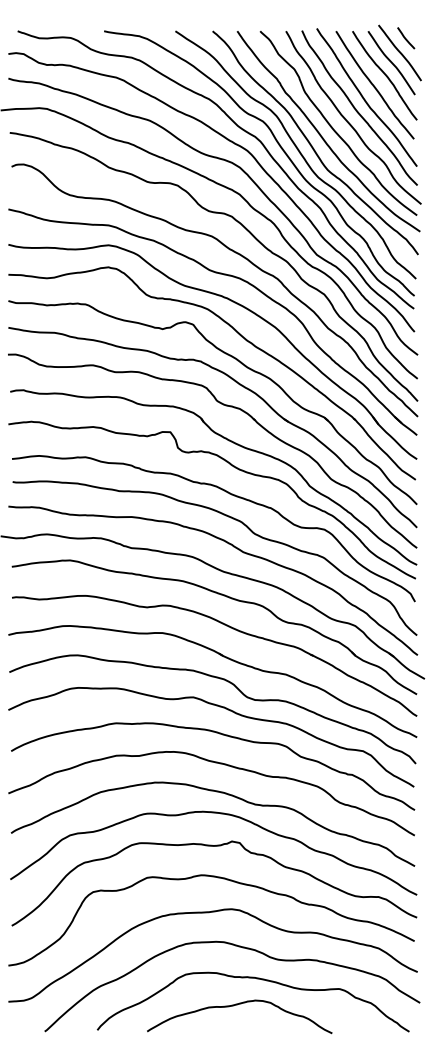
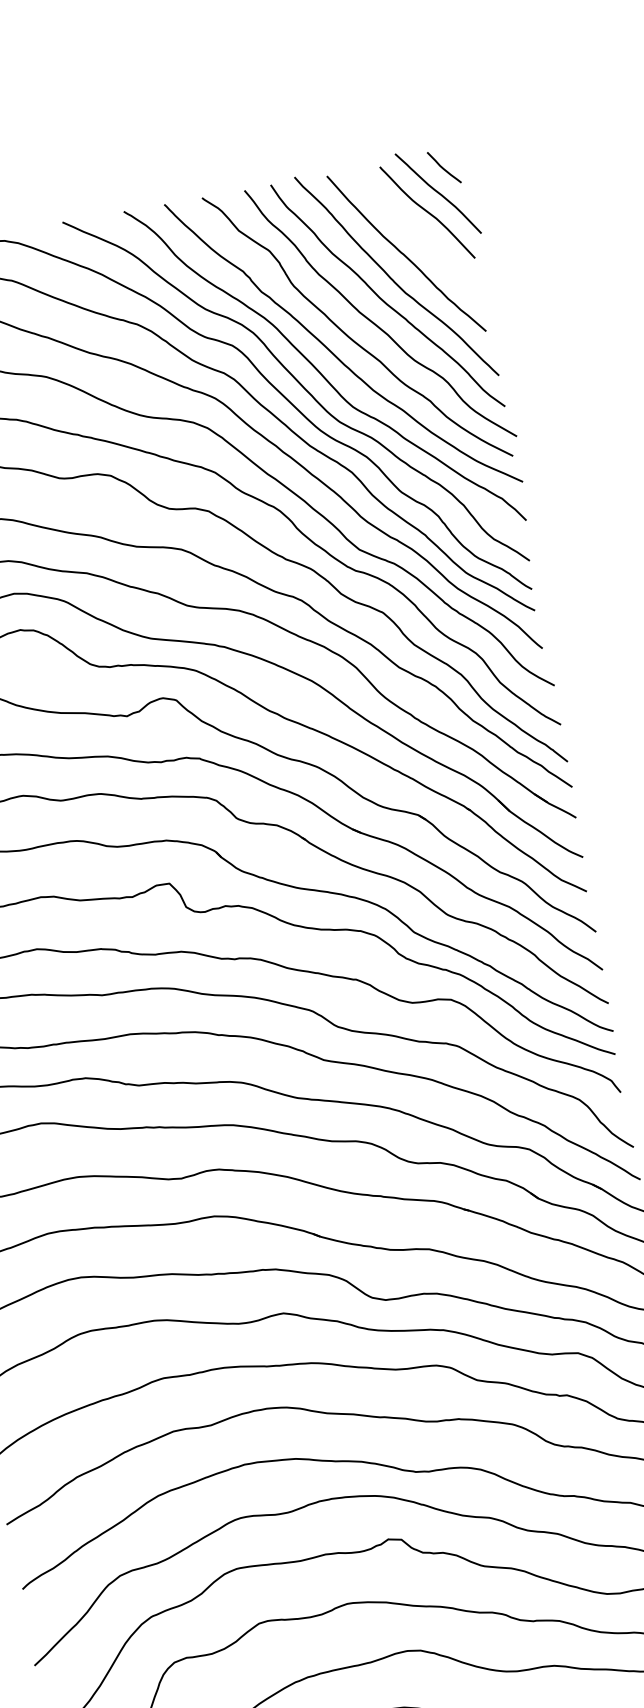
curve: (384, 75) -> (419, 235), removed

